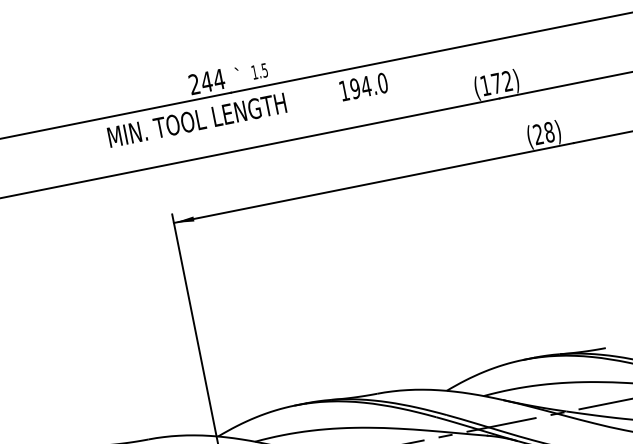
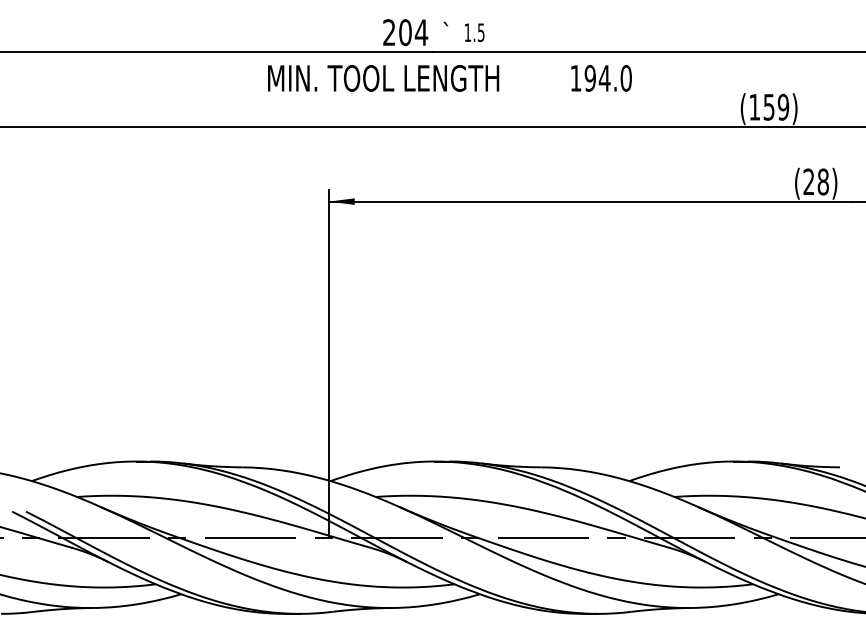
text: (206, 81) -> (405, 32), 244 -> 204
text: (502, 82) -> (776, 107), (172) -> (159)

